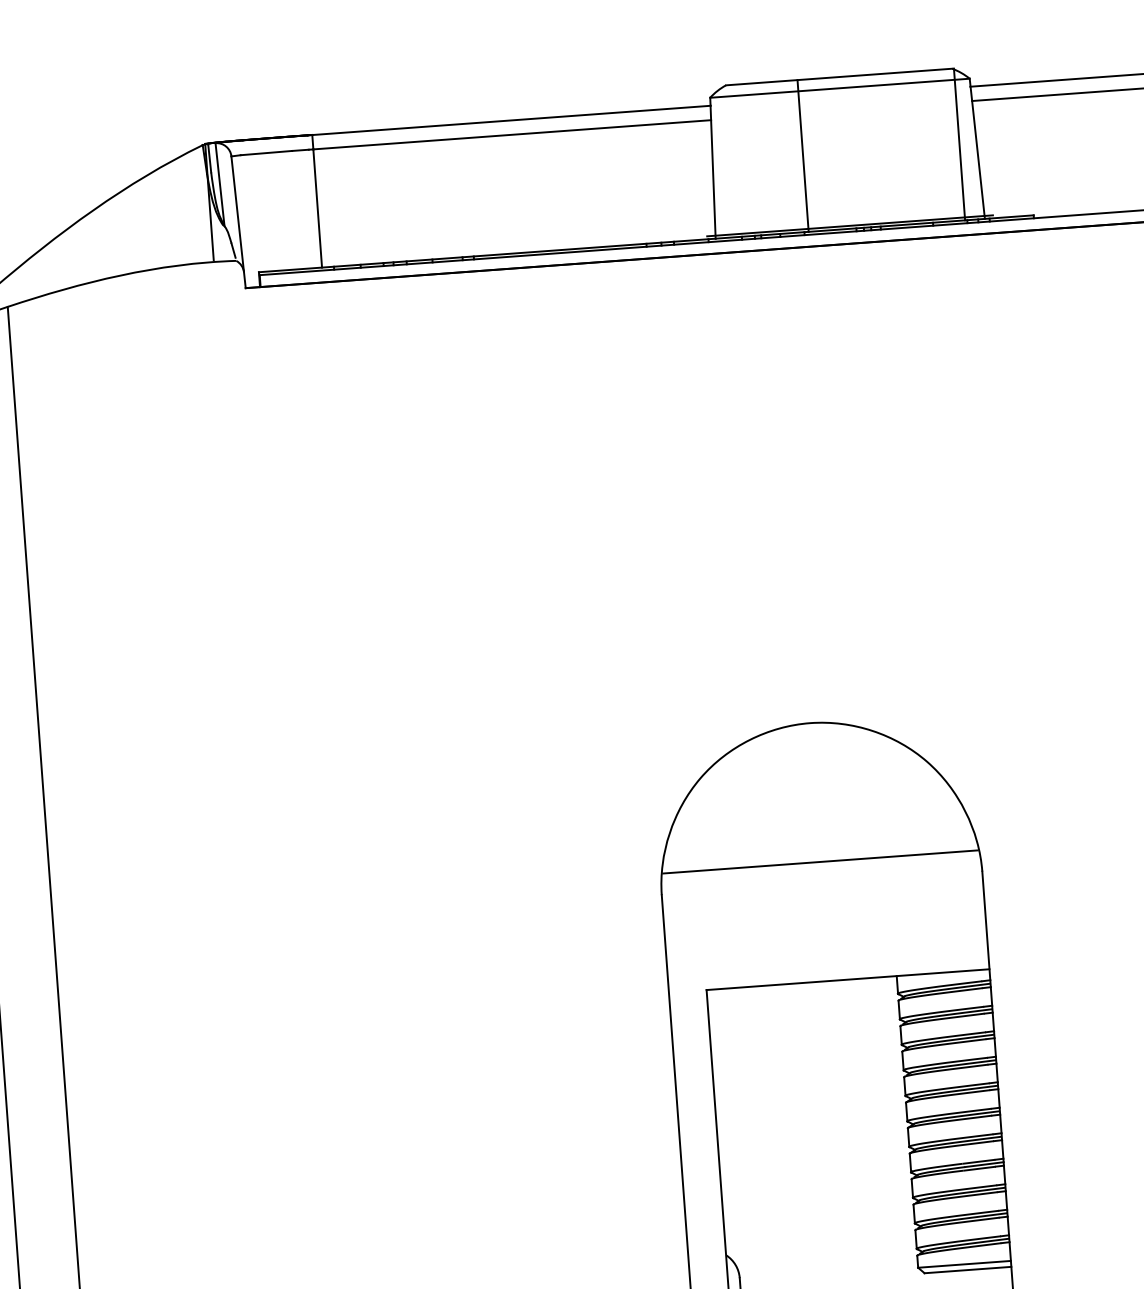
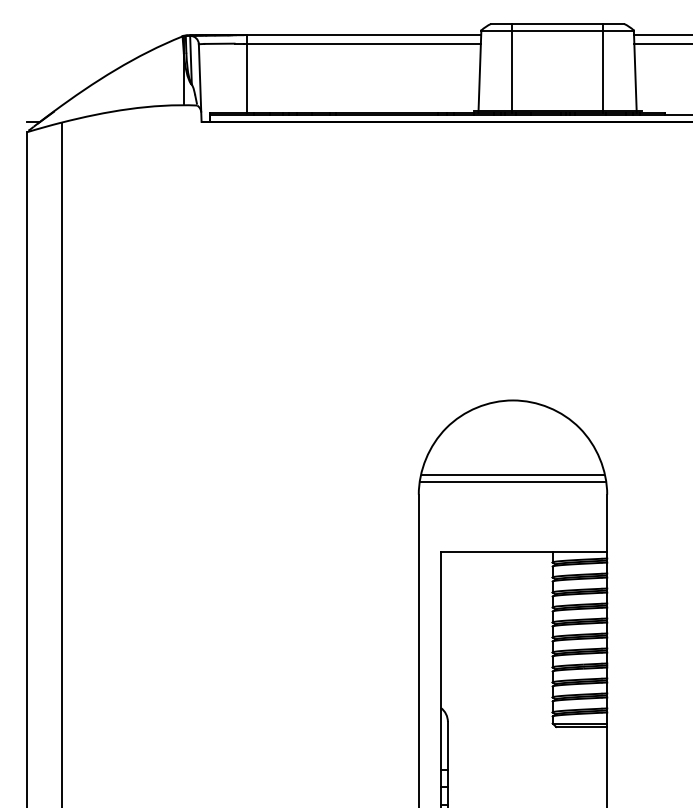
line: (960, 144) -> (603, 68), moved
line: (803, 155) -> (512, 68), moved
line: (818, 850) -> (512, 475), added

